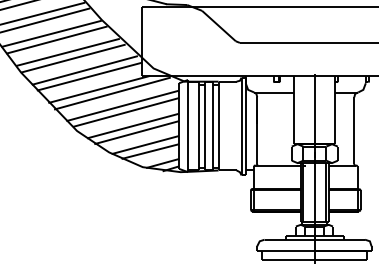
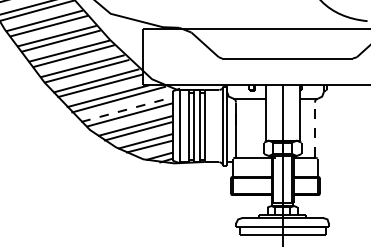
line: (123, 105) -> (127, 109), solid -> dashed
line: (353, 130) -> (314, 129), solid -> dashed

